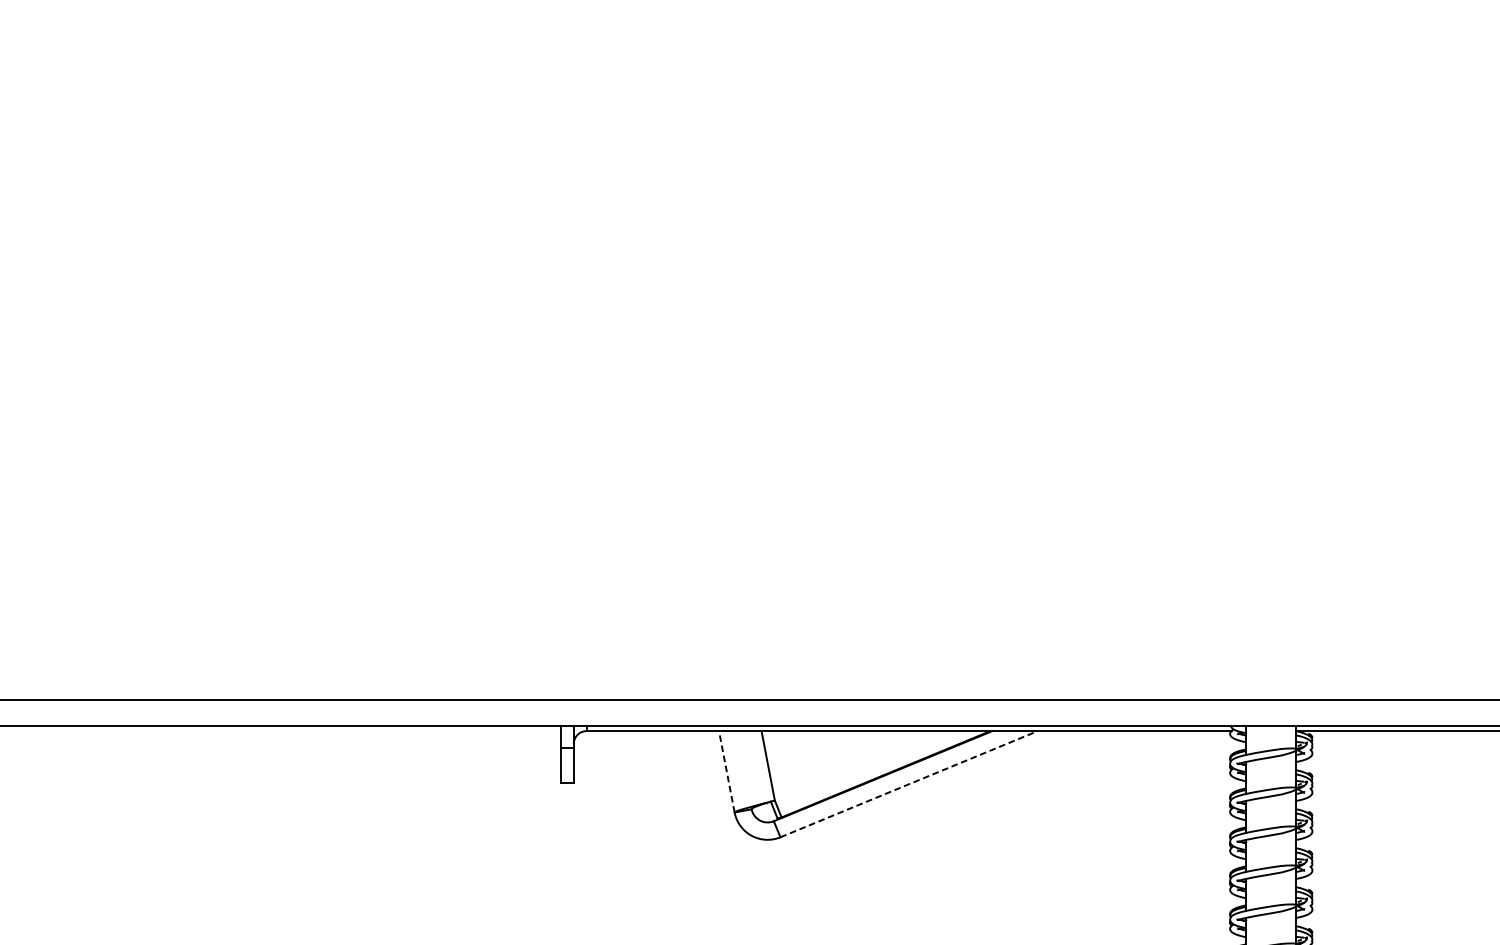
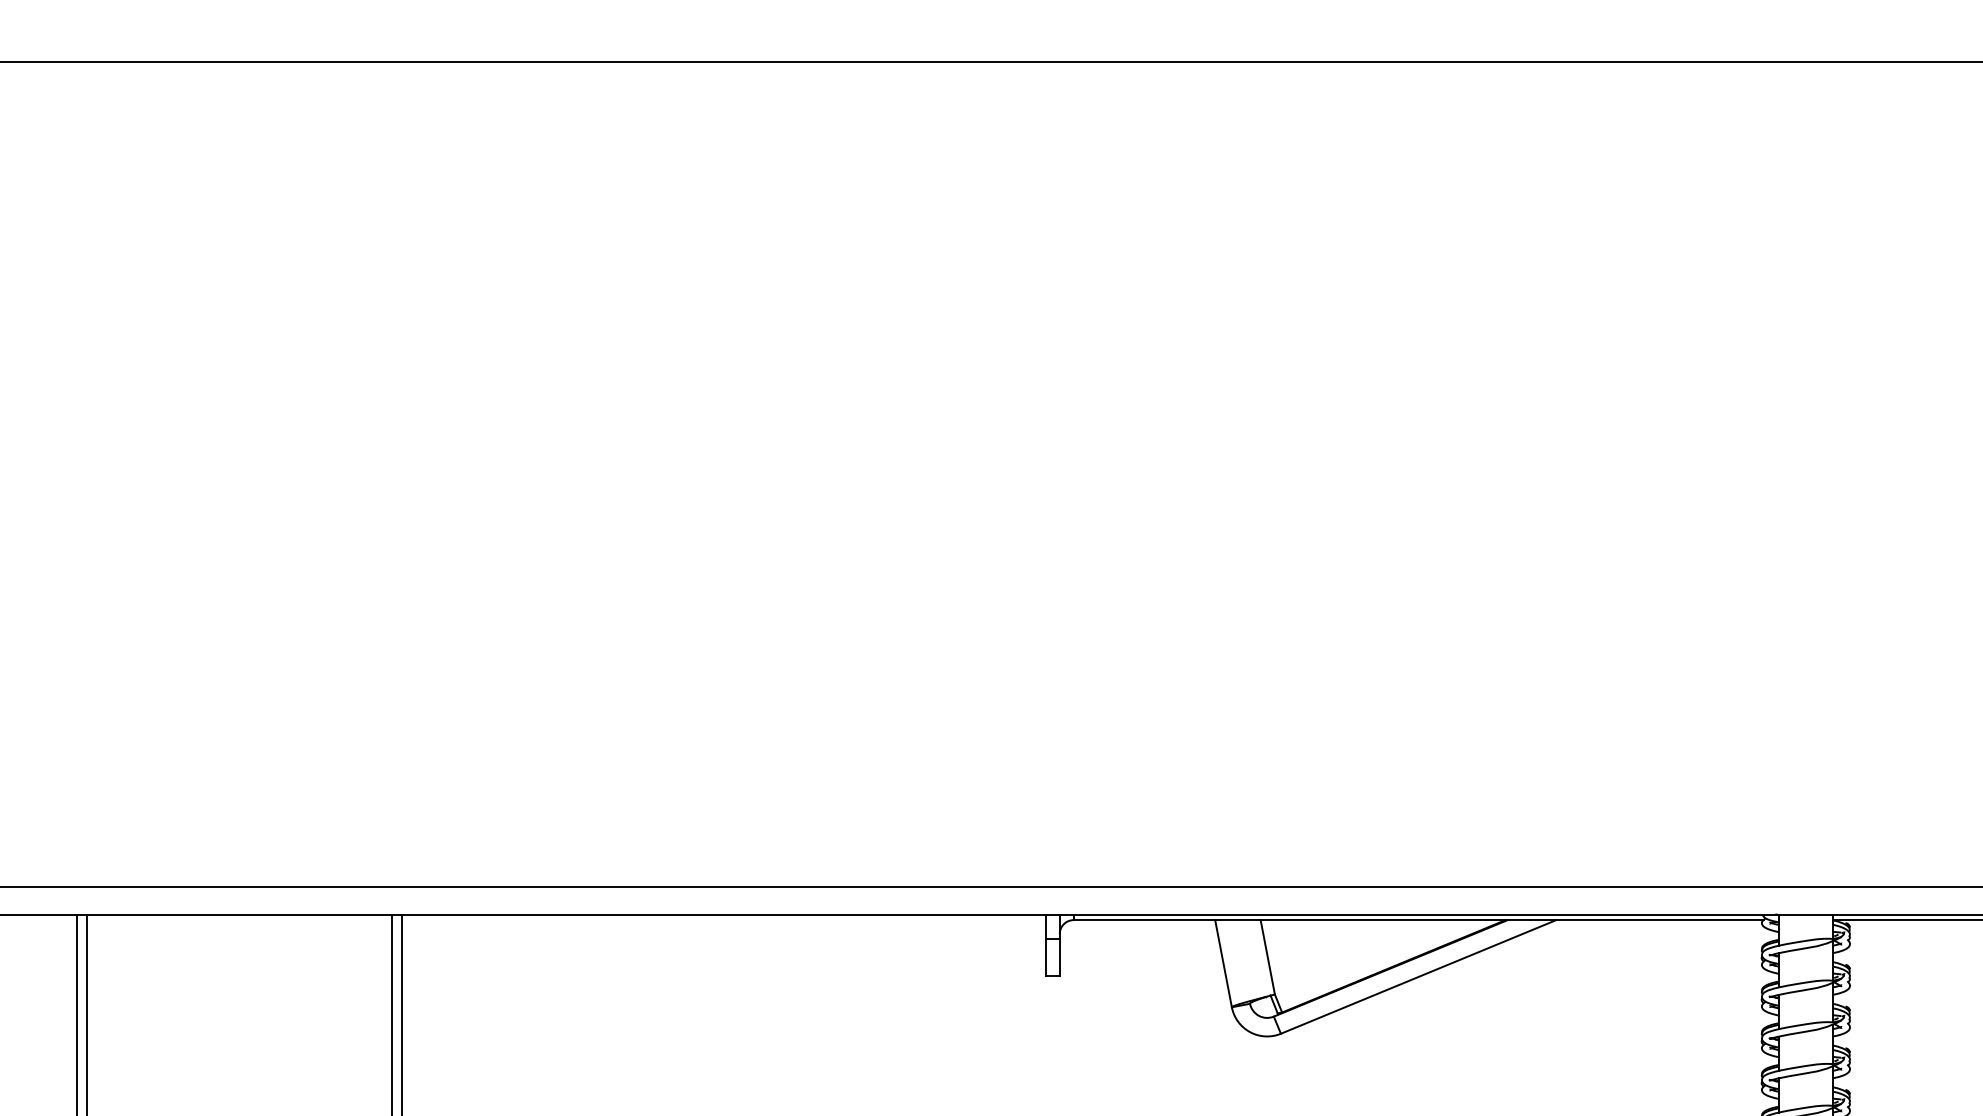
line: (726, 771) -> (1223, 963), dashed -> solid
line: (909, 783) -> (1418, 976), dashed -> solid

